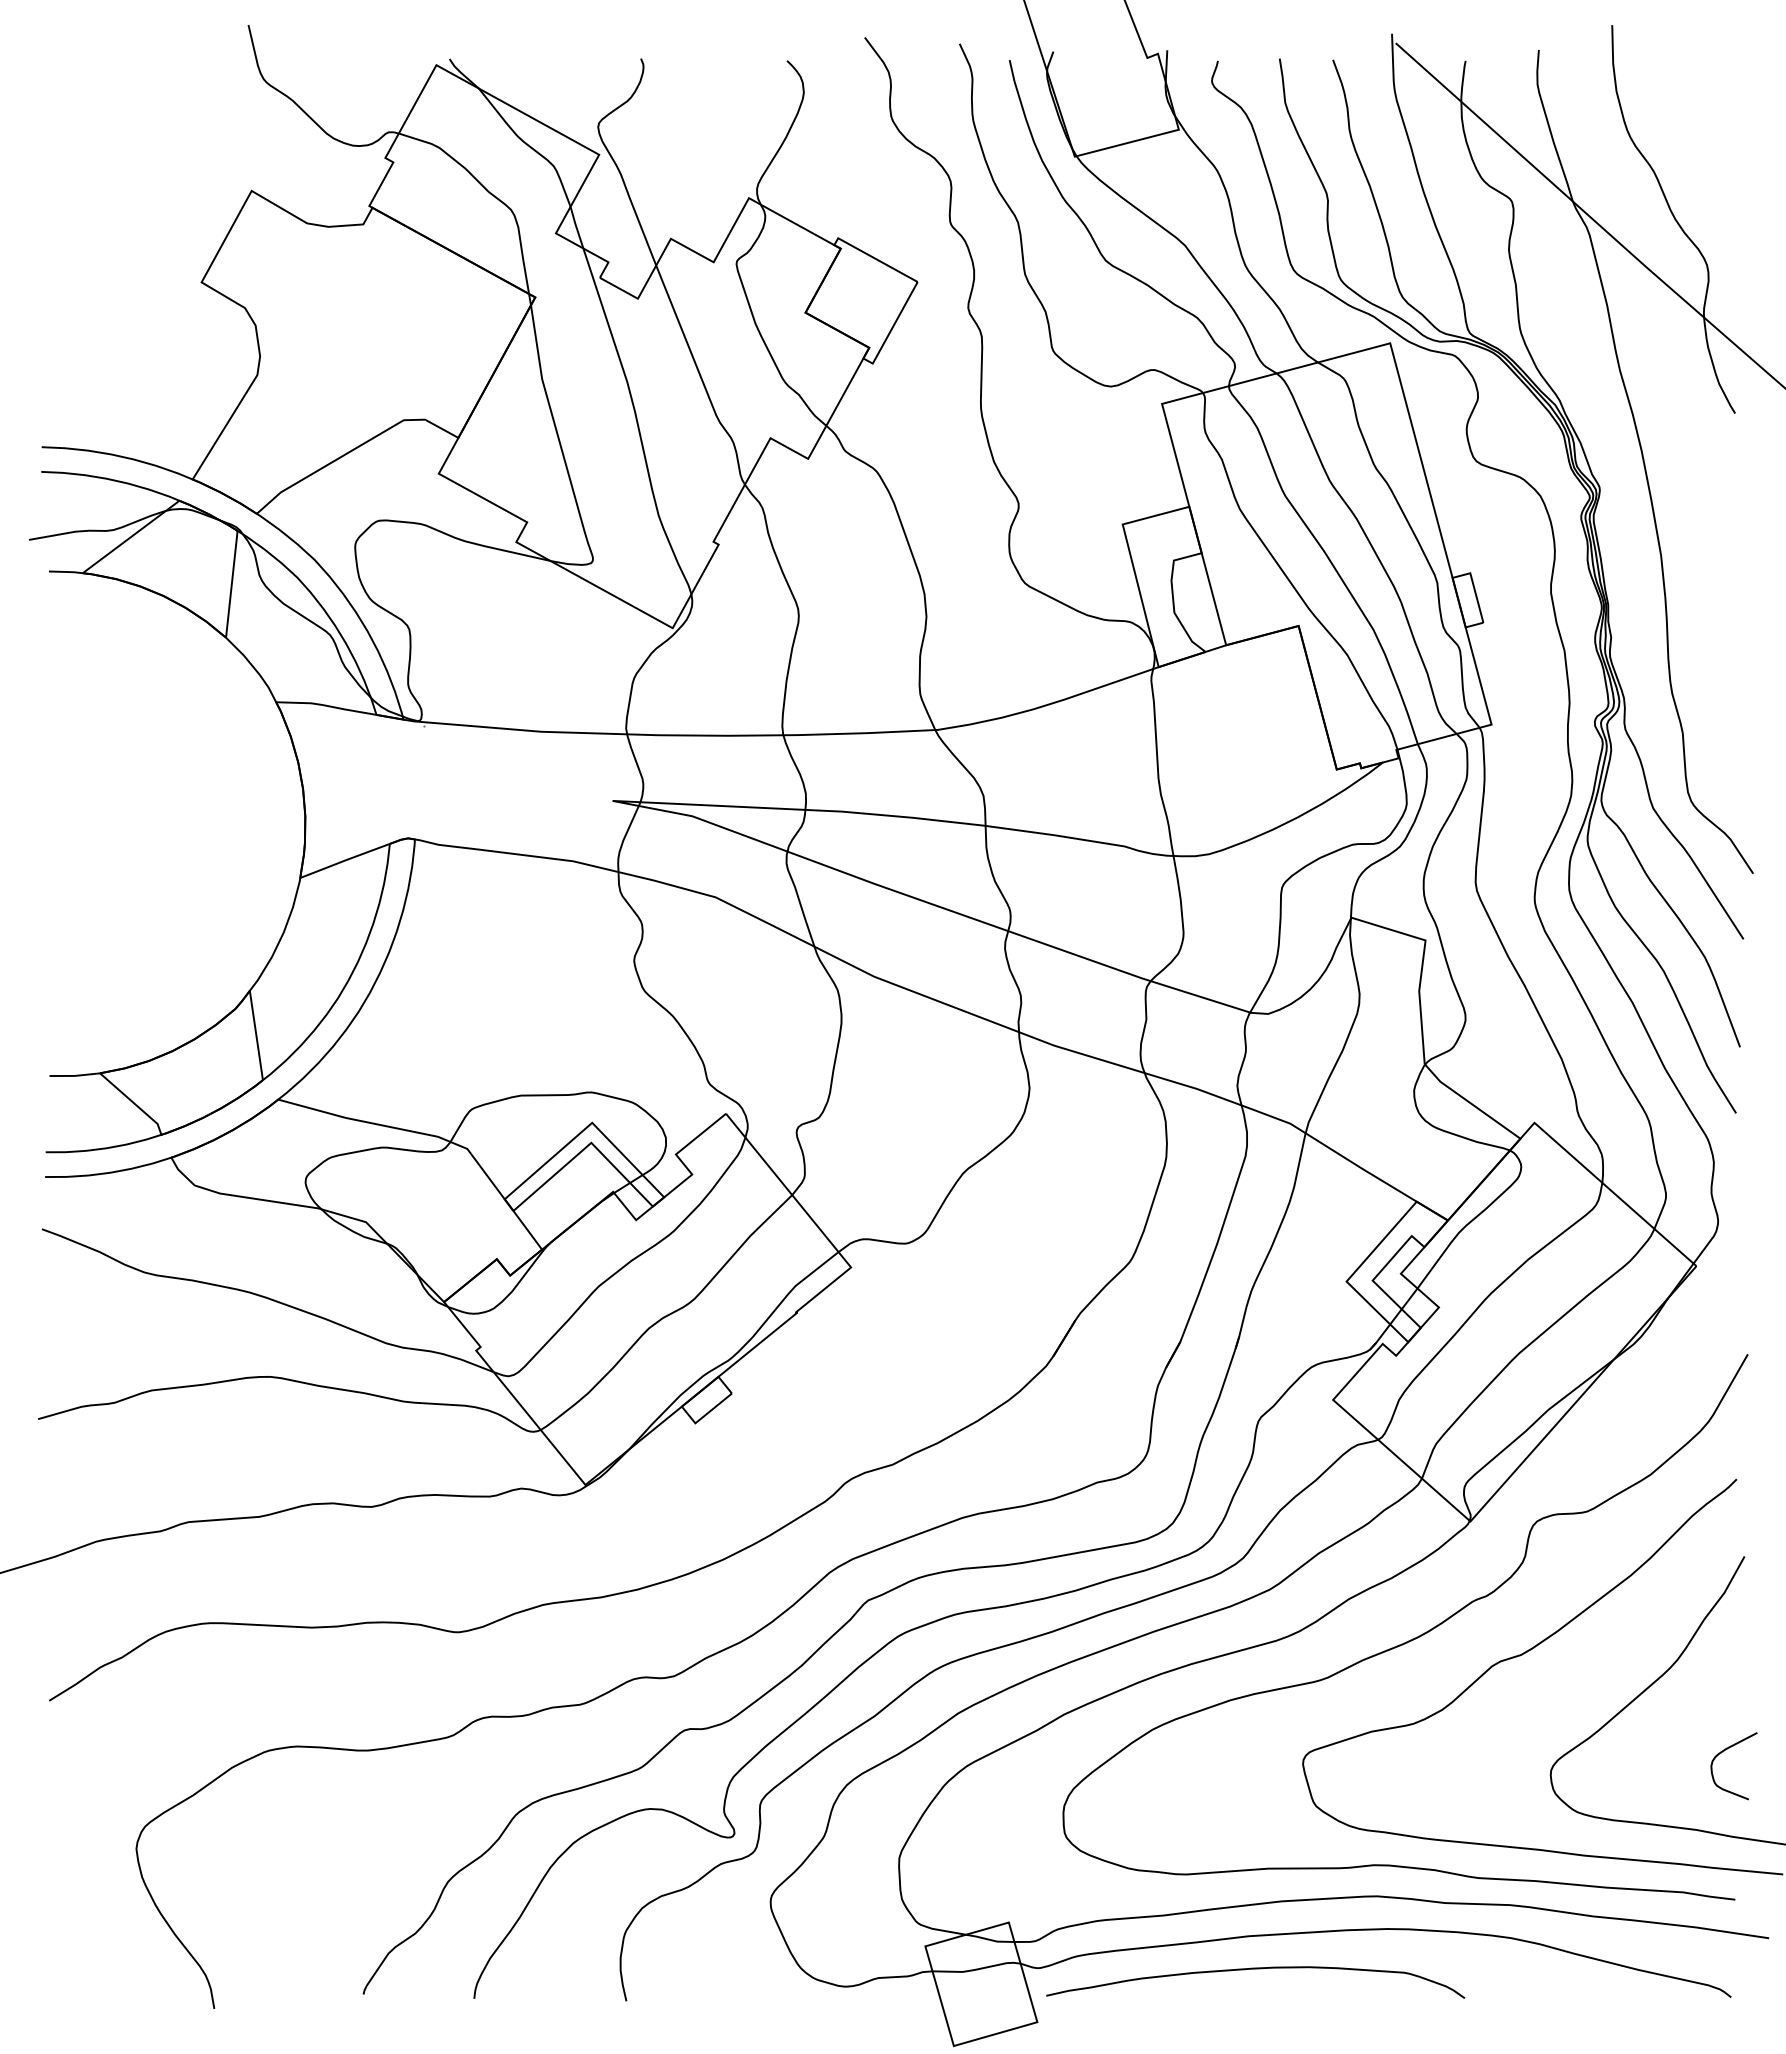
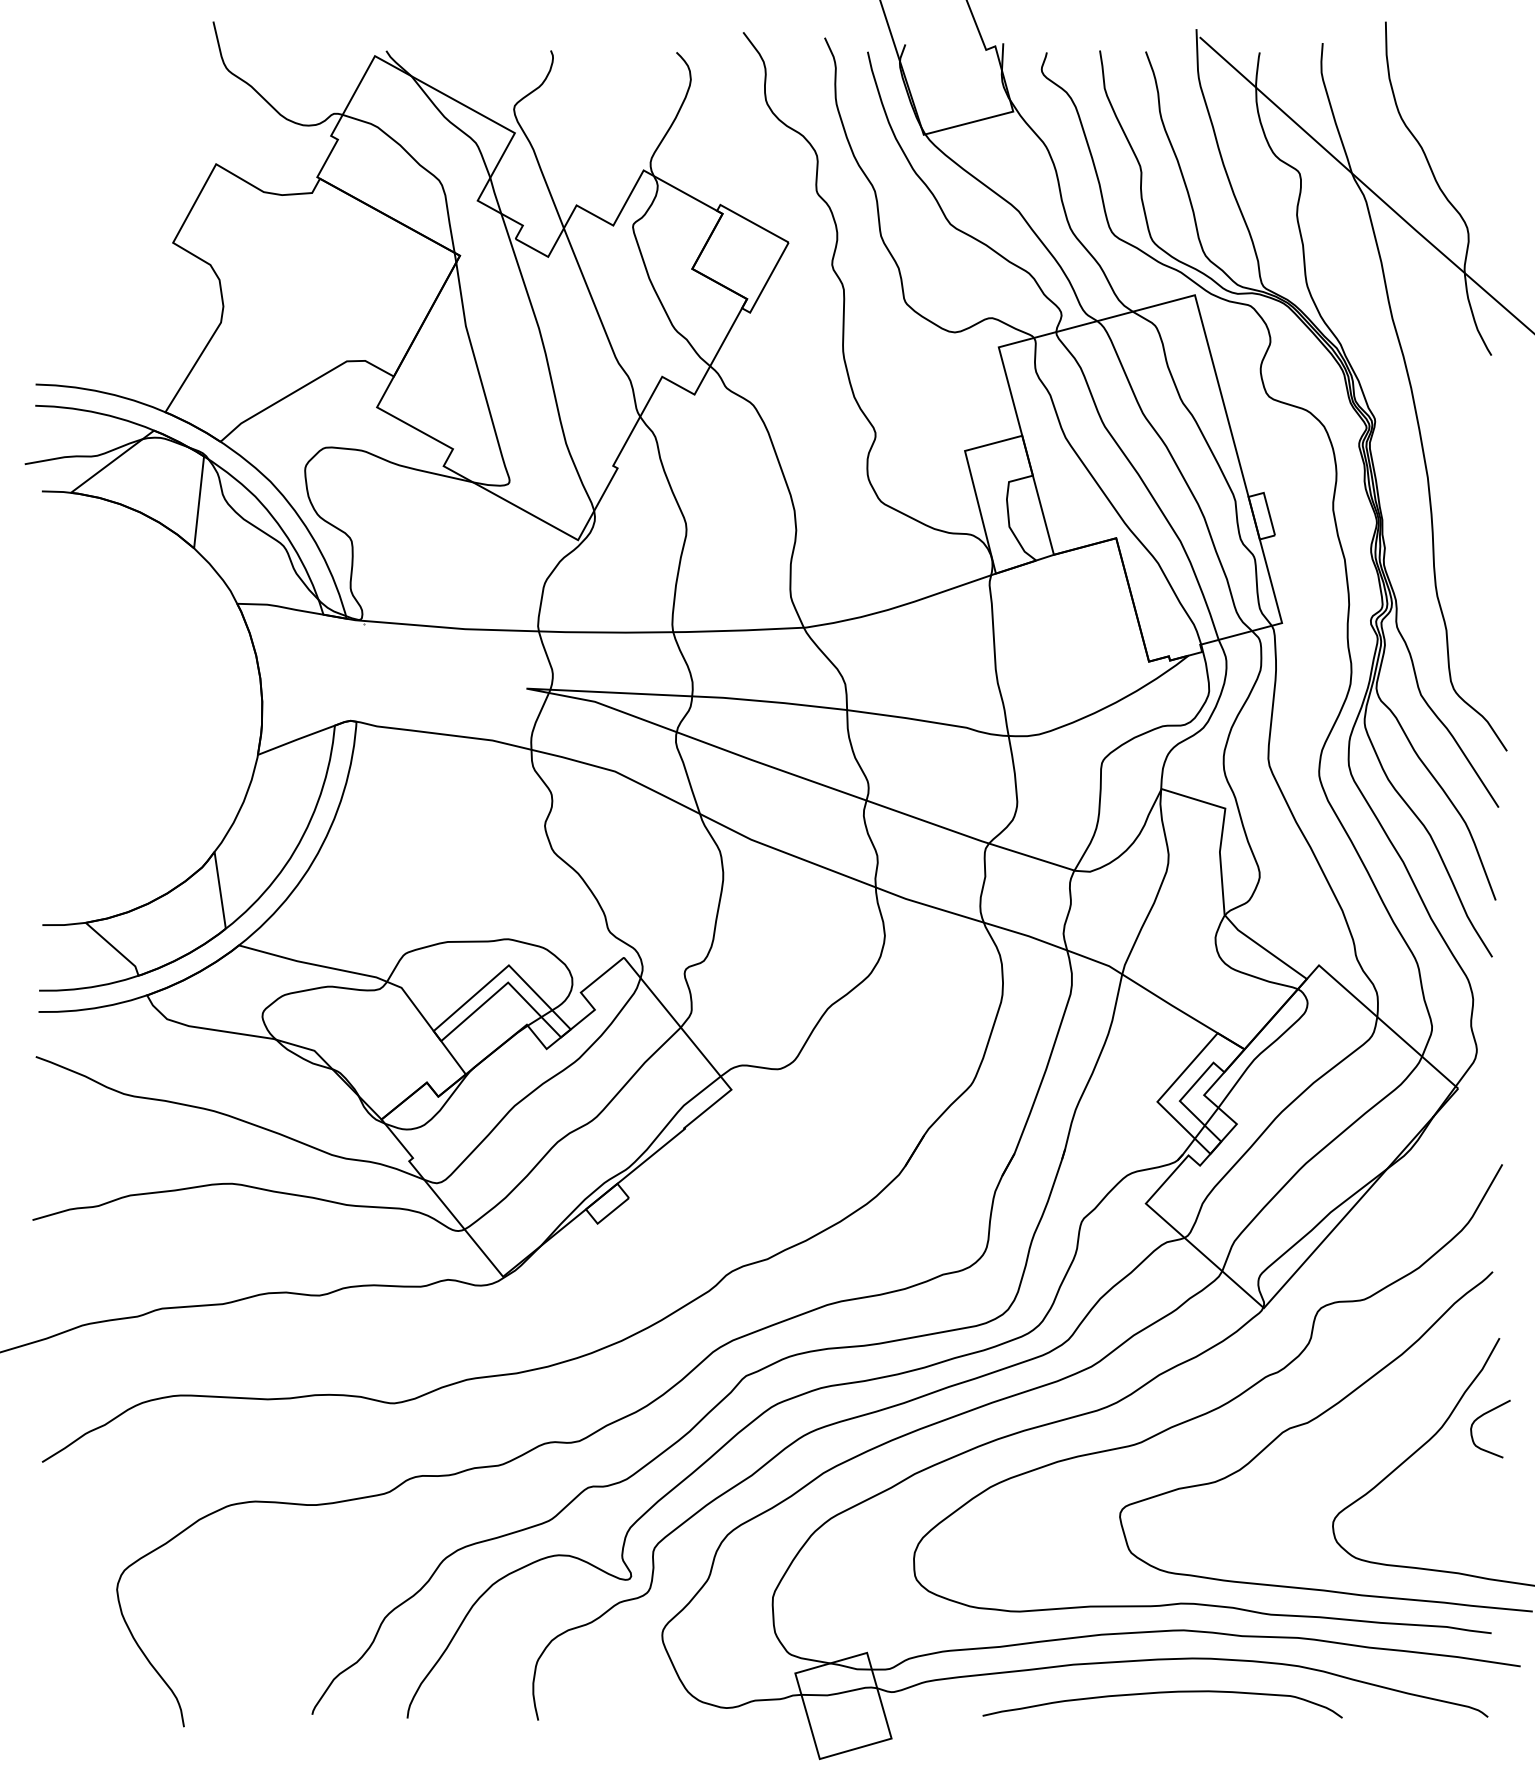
curve: (1724, 1751) -> (1482, 1416), moved
curve: (1255, 1969) -> (1162, 1693), moved

